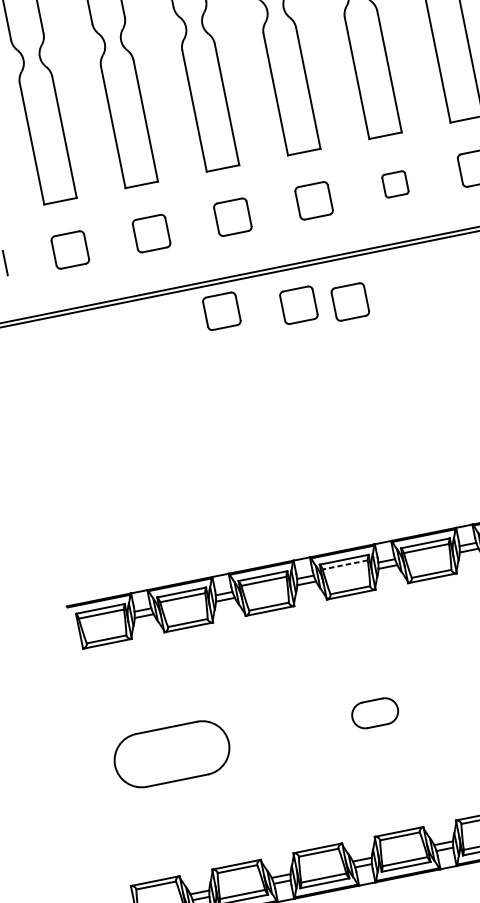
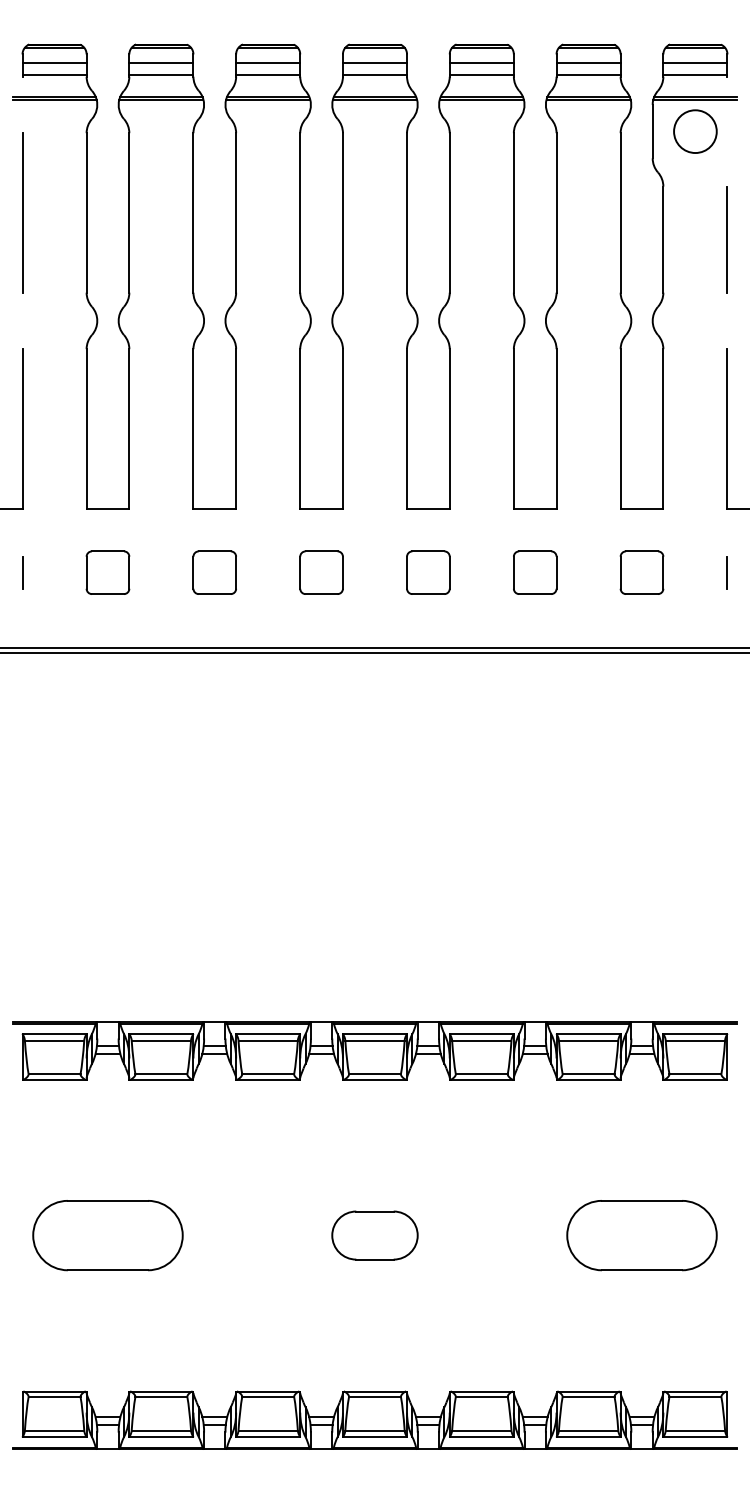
part: (395, 184) -> (535, 572), size x1.43
part: (350, 301) -> (448, 709), removed
part: (298, 305) -> (382, 700), removed
part: (221, 311) -> (283, 688), removed
line: (344, 564) -> (374, 1040), dashed -> solid
part: (374, 713) -> (374, 1235), size x1.43

